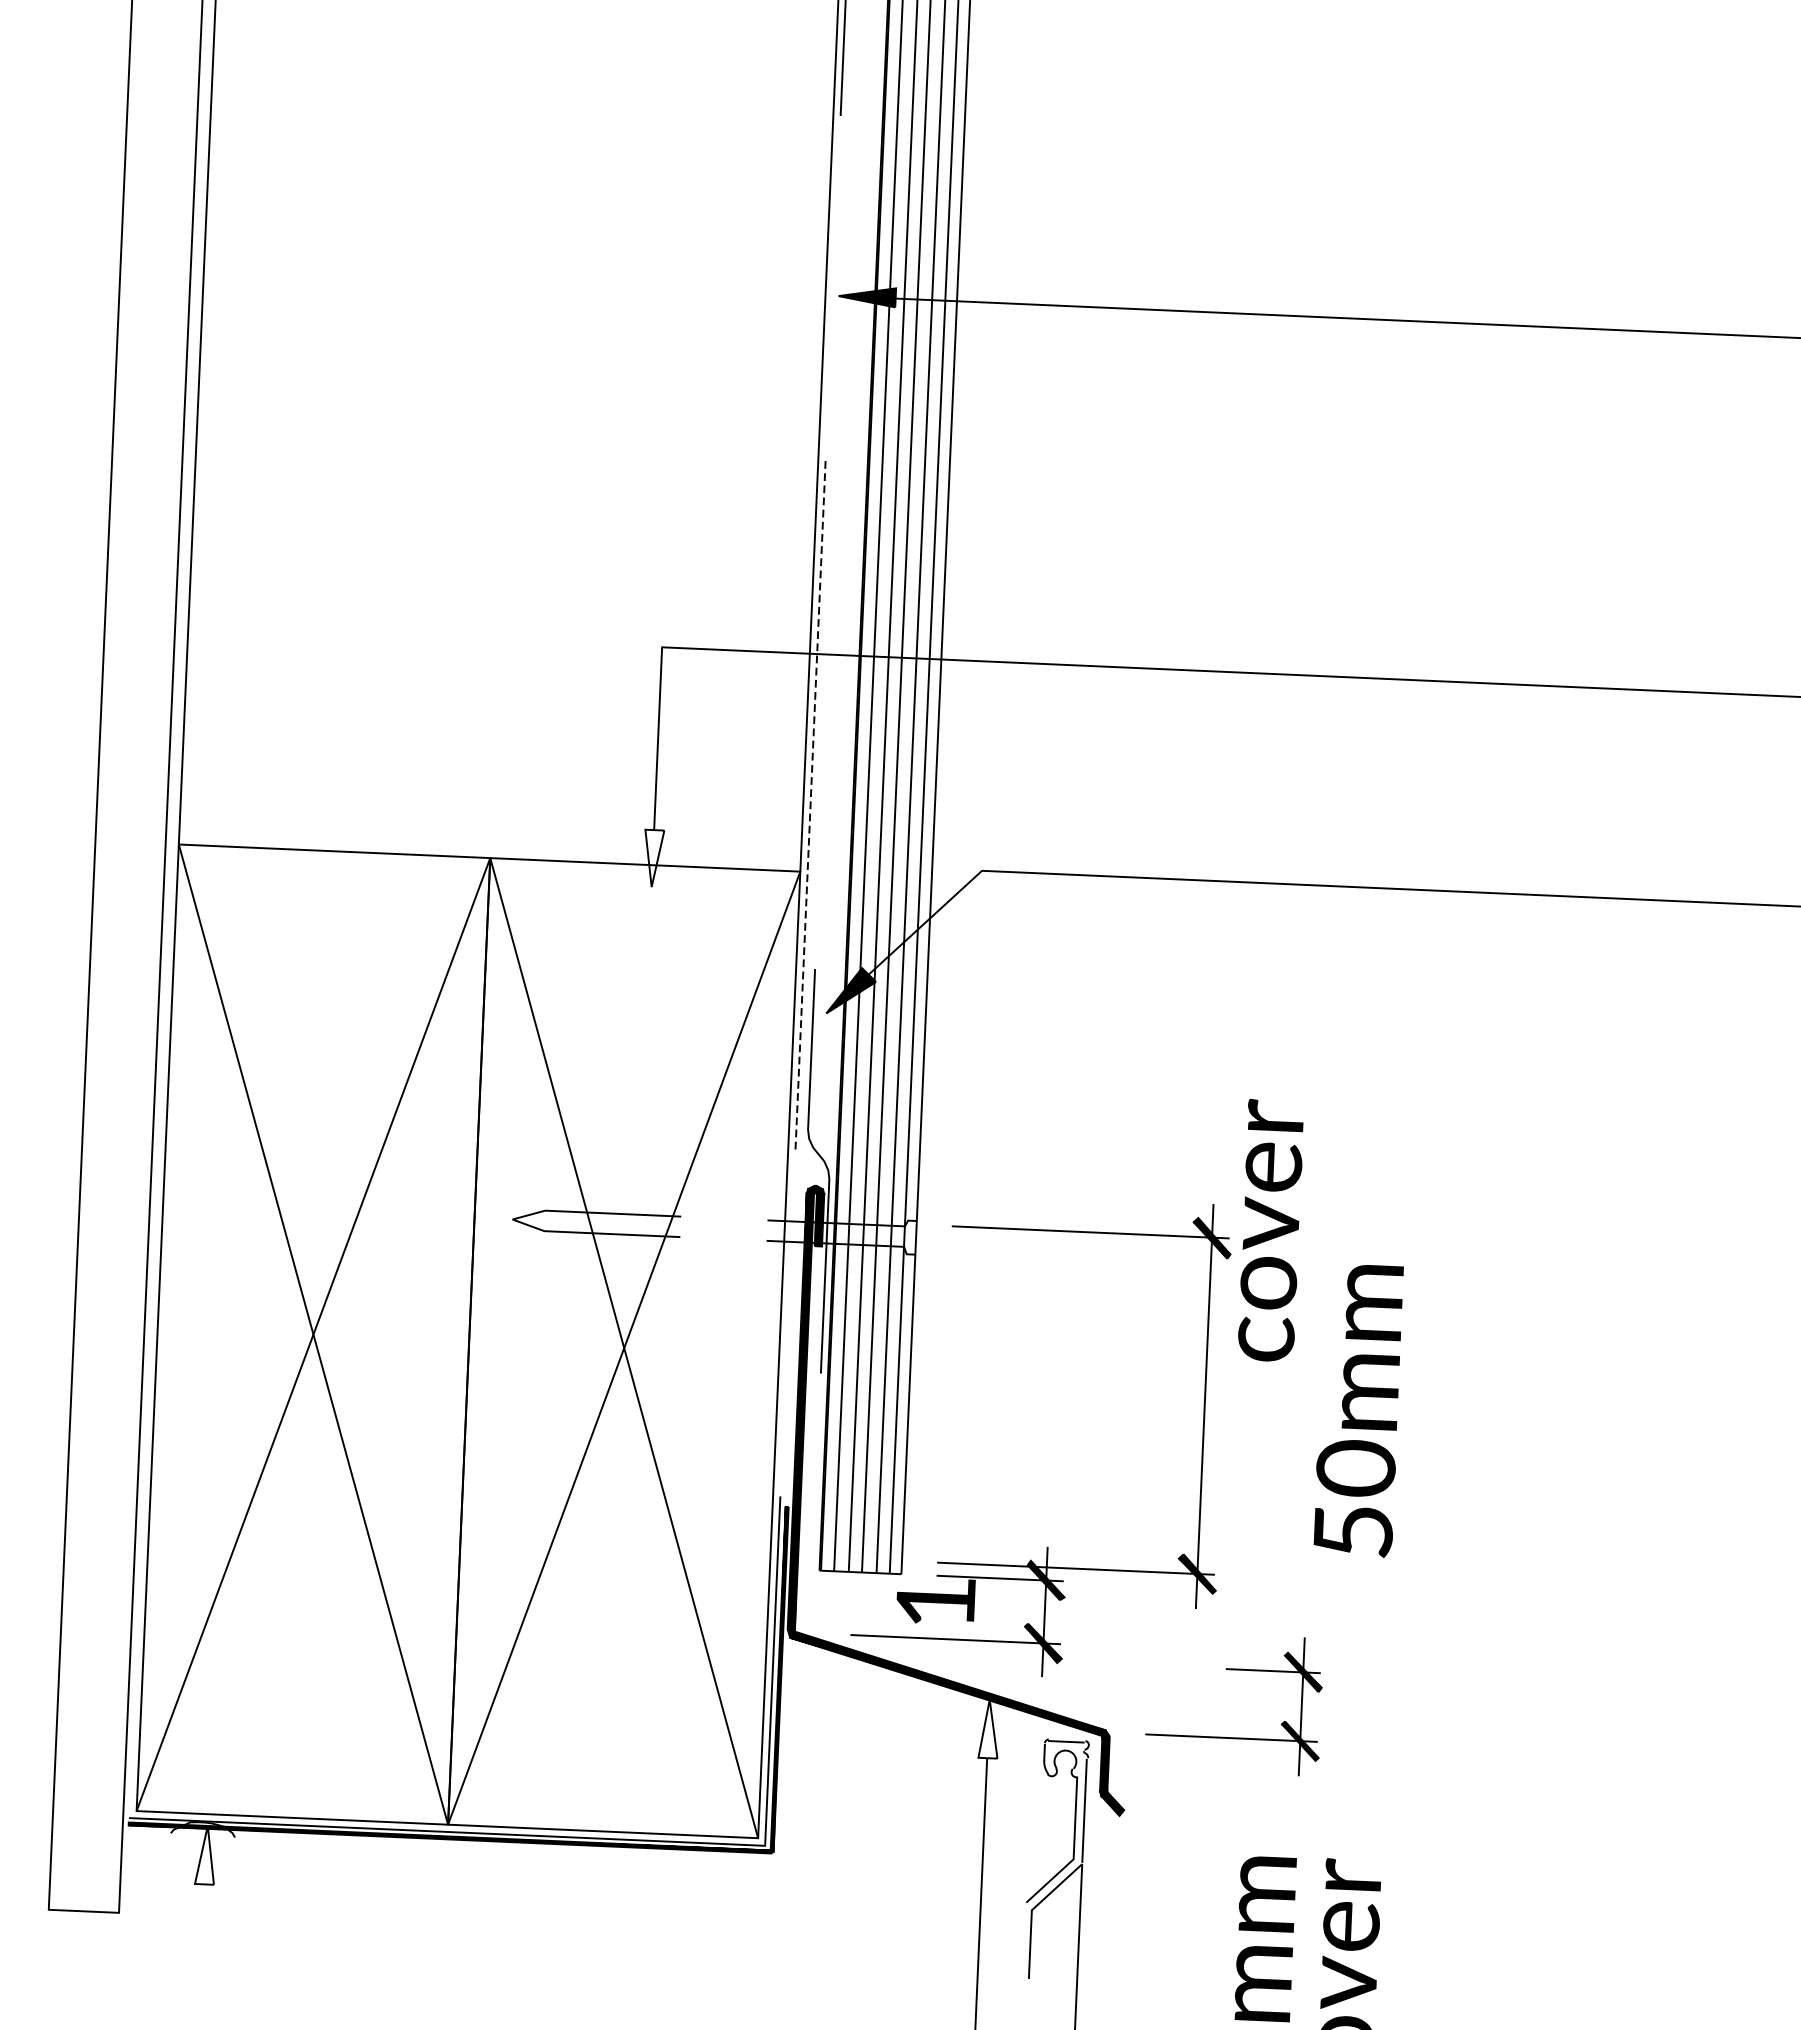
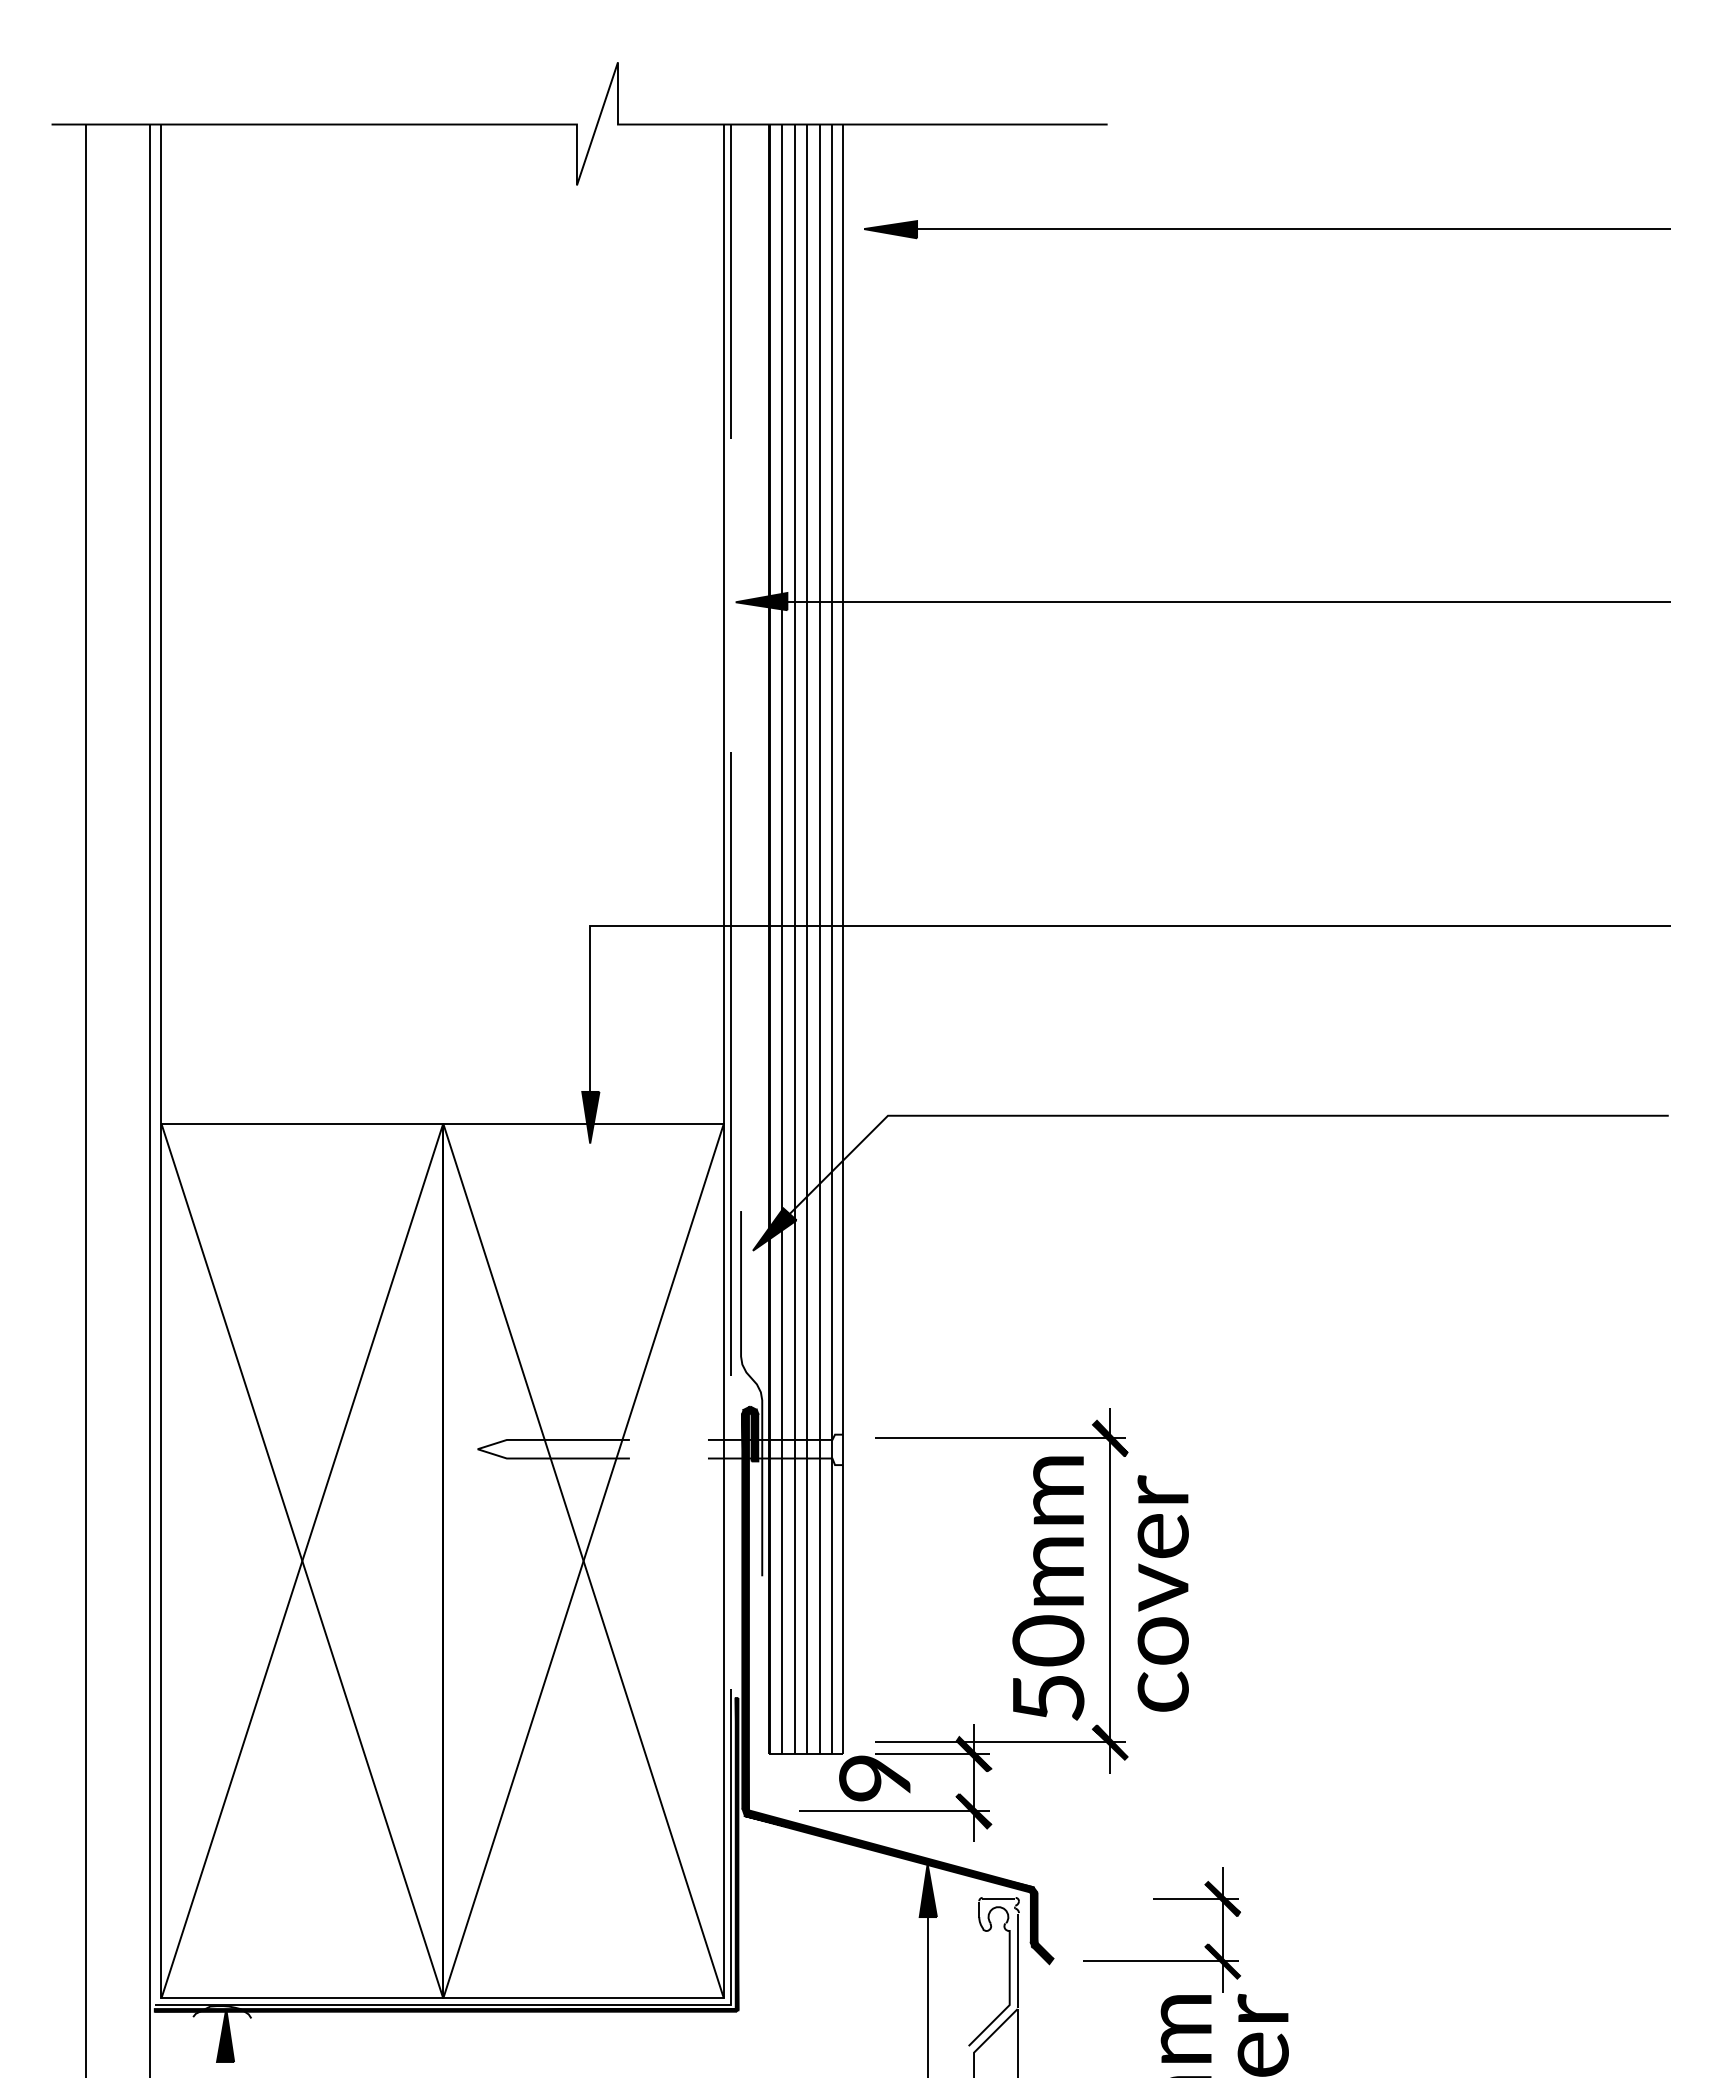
line: (810, 806) -> (730, 1064), dashed -> solid
fill: (653, 858) -> (590, 1117), added
text: (1270, 1230) -> (1162, 1593), moved
text: (1358, 1410) -> (1048, 1588), moved
text: (935, 1602) -> (874, 1778), 1 -> 9
part: (1235, 1669) -> (1161, 1899), moved
fill: (988, 1728) -> (927, 1890), added
fill: (205, 1855) -> (225, 2035), added

